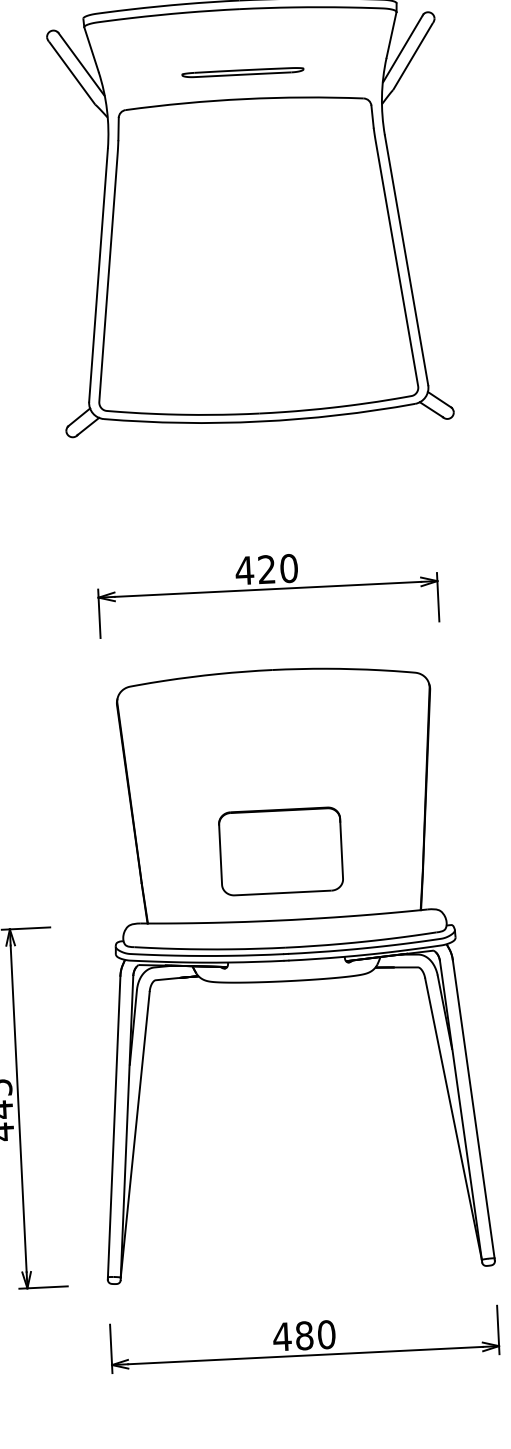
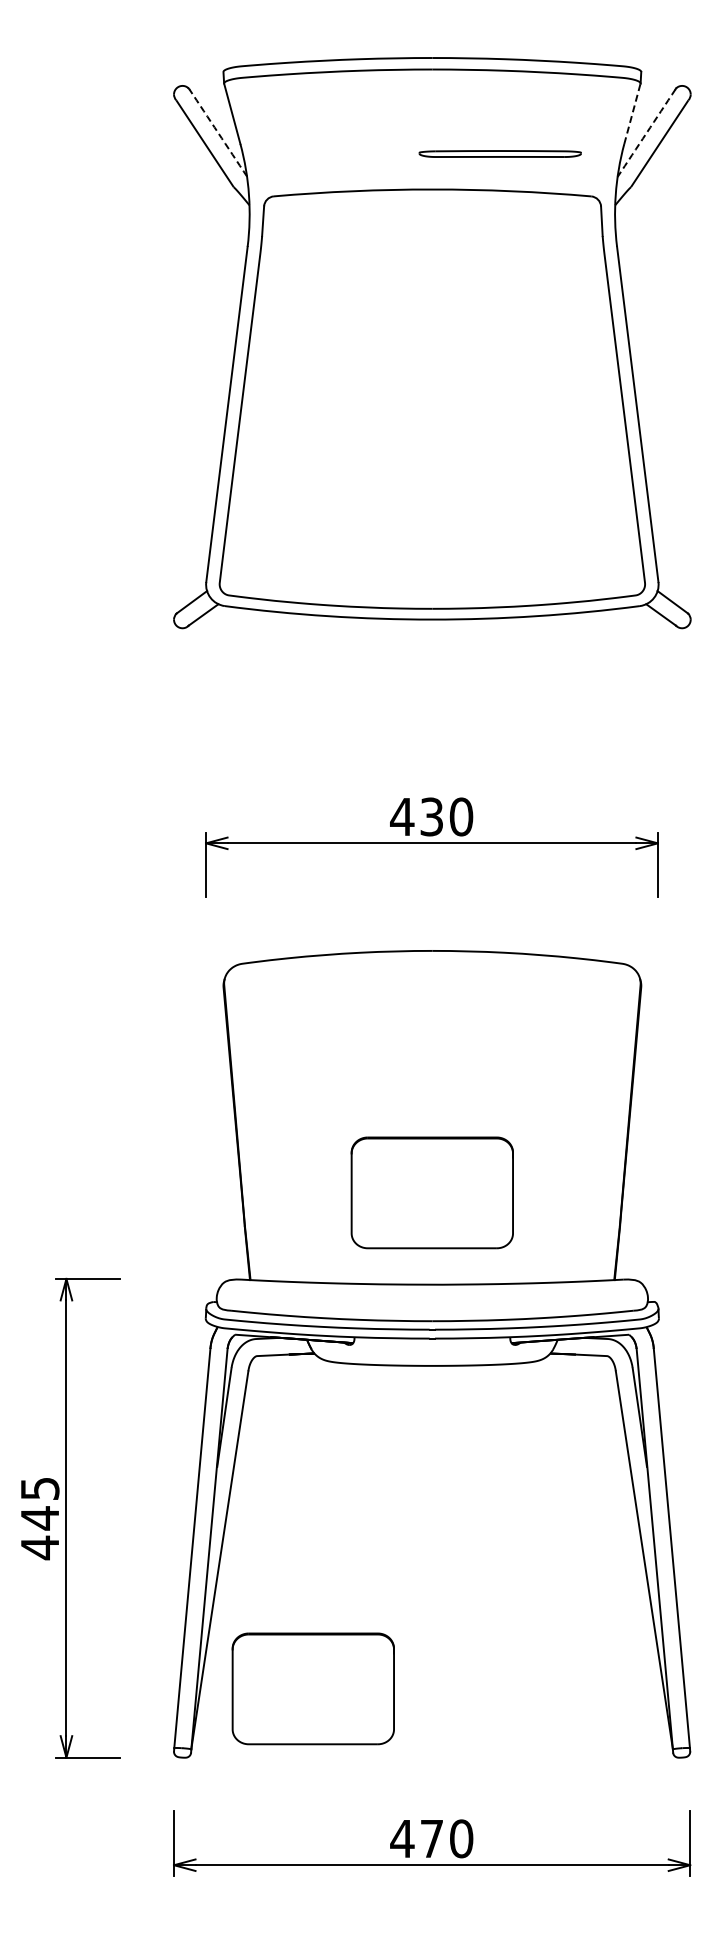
line: (391, 35) -> (632, 114), solid -> dashed
arc: (402, 49) -> (646, 133), solid -> dashed
arc: (81, 64) -> (218, 132), solid -> dashed
part: (242, 72) -> (499, 153), moved
text: (266, 569) -> (431, 816), 420 -> 430
part: (209, 1227) -> (312, 1688), added
text: (304, 1335) -> (431, 1838), 480 -> 470

